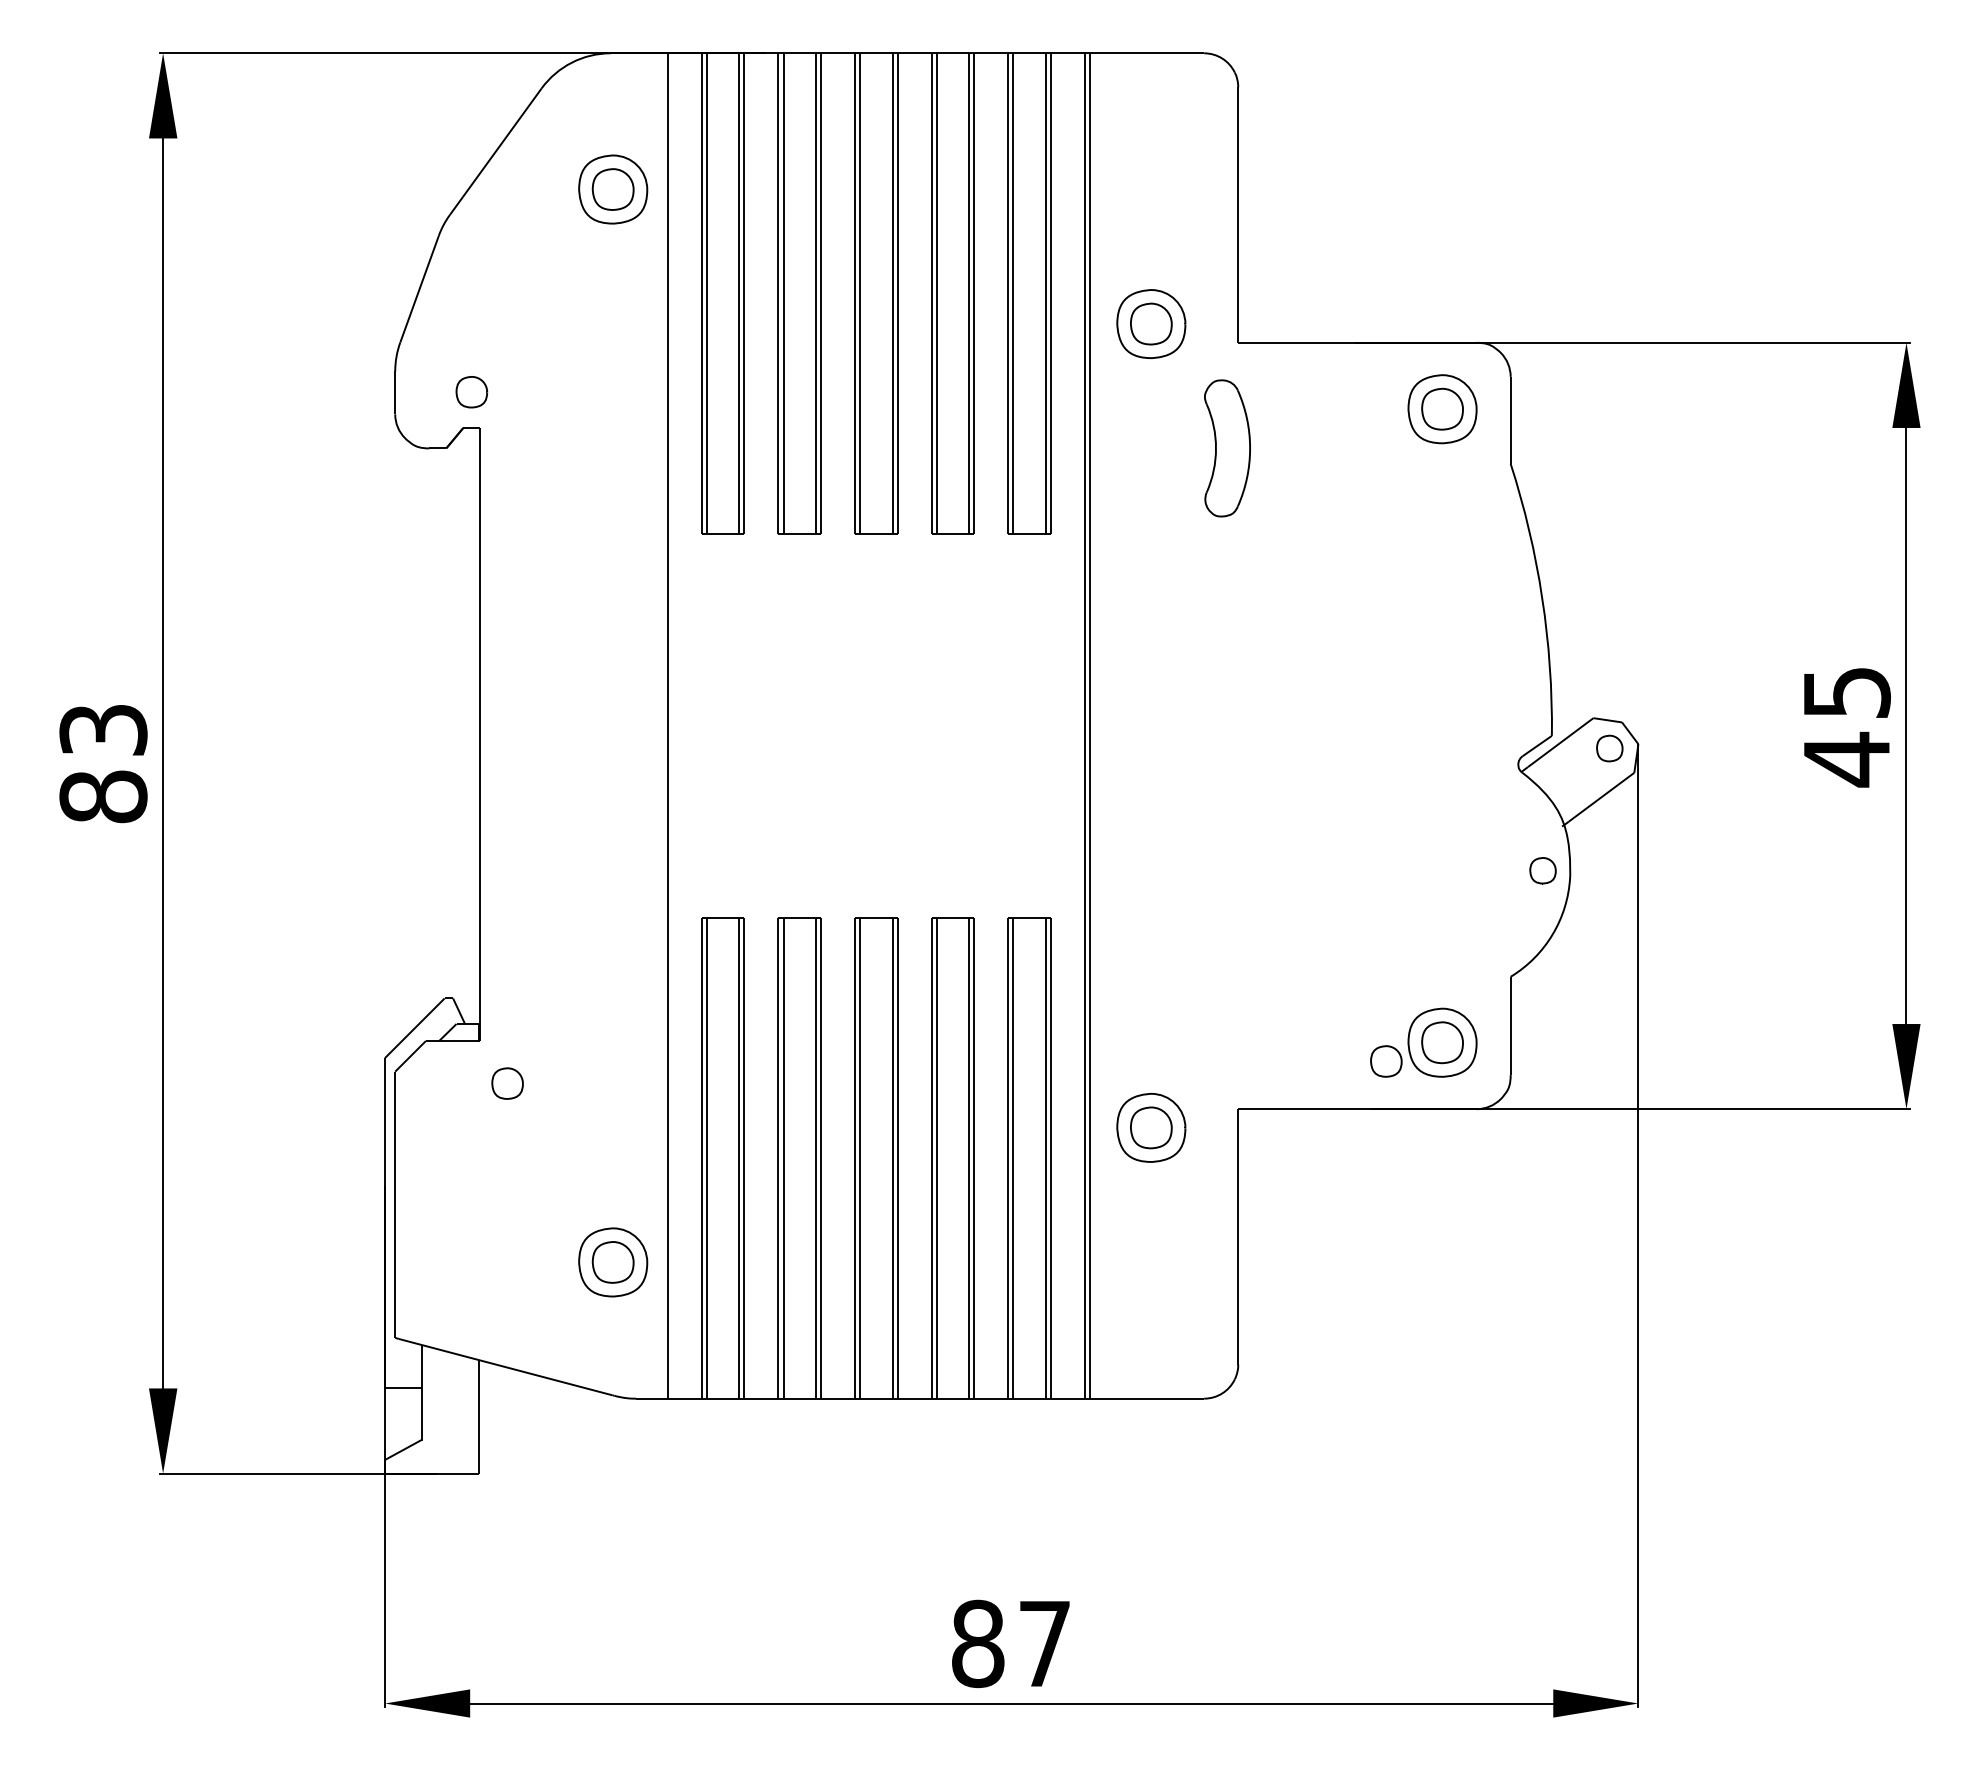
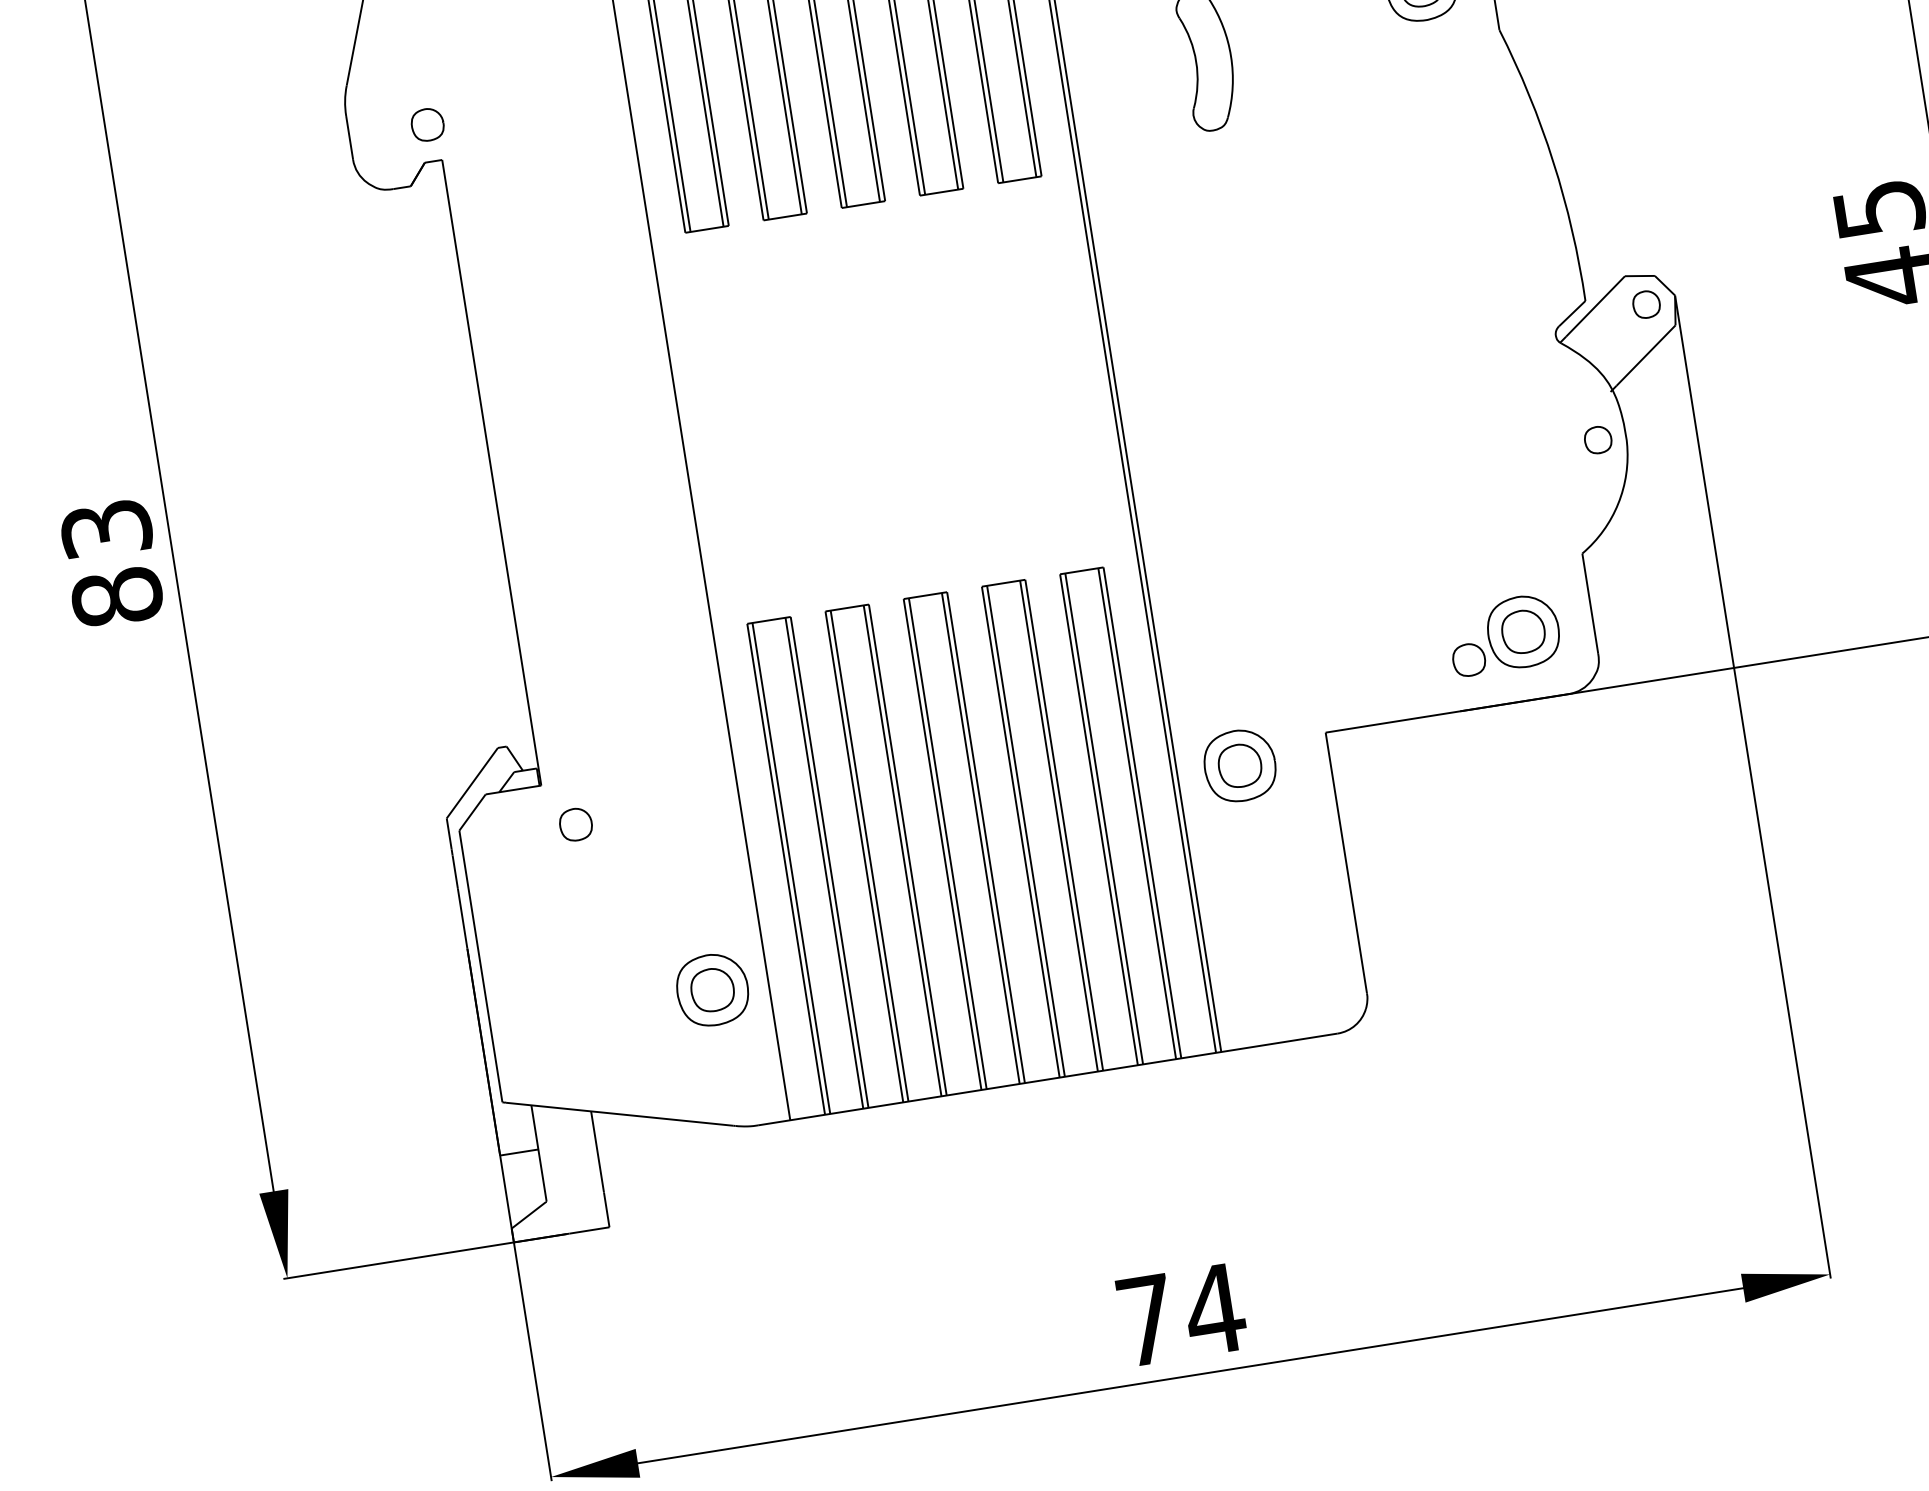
text: (1012, 1643) -> (1181, 1314), 87 -> 74

